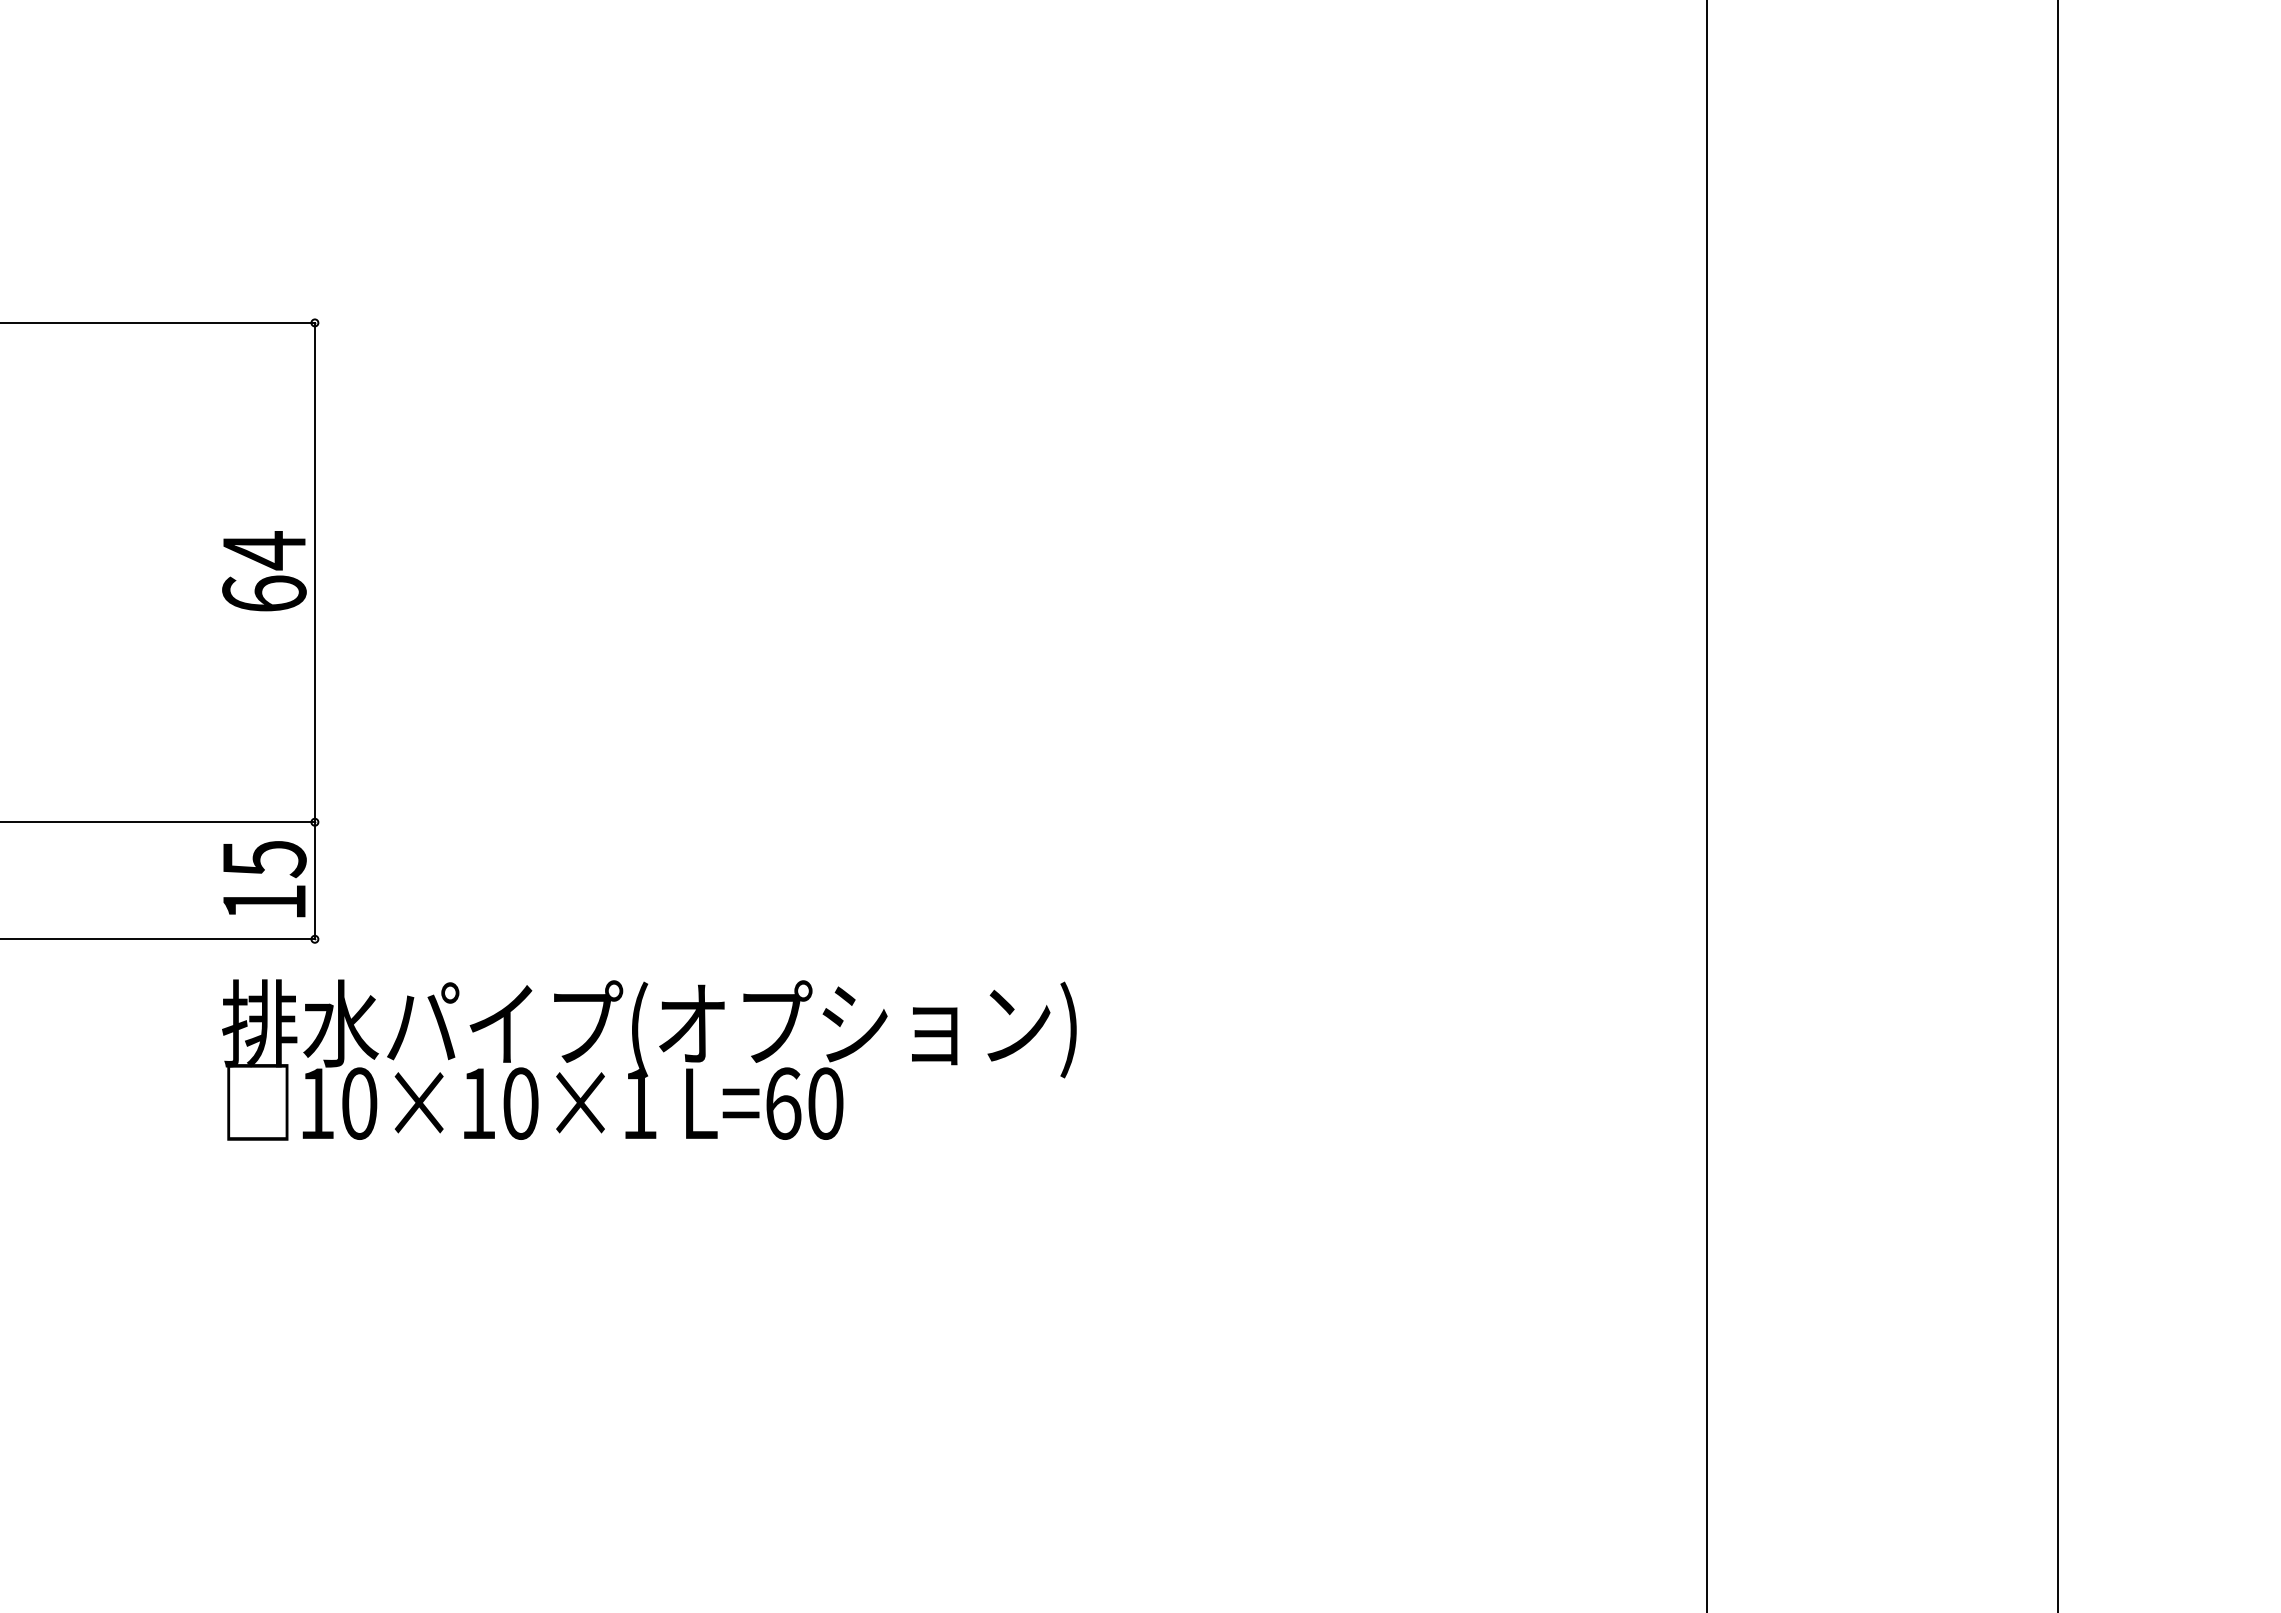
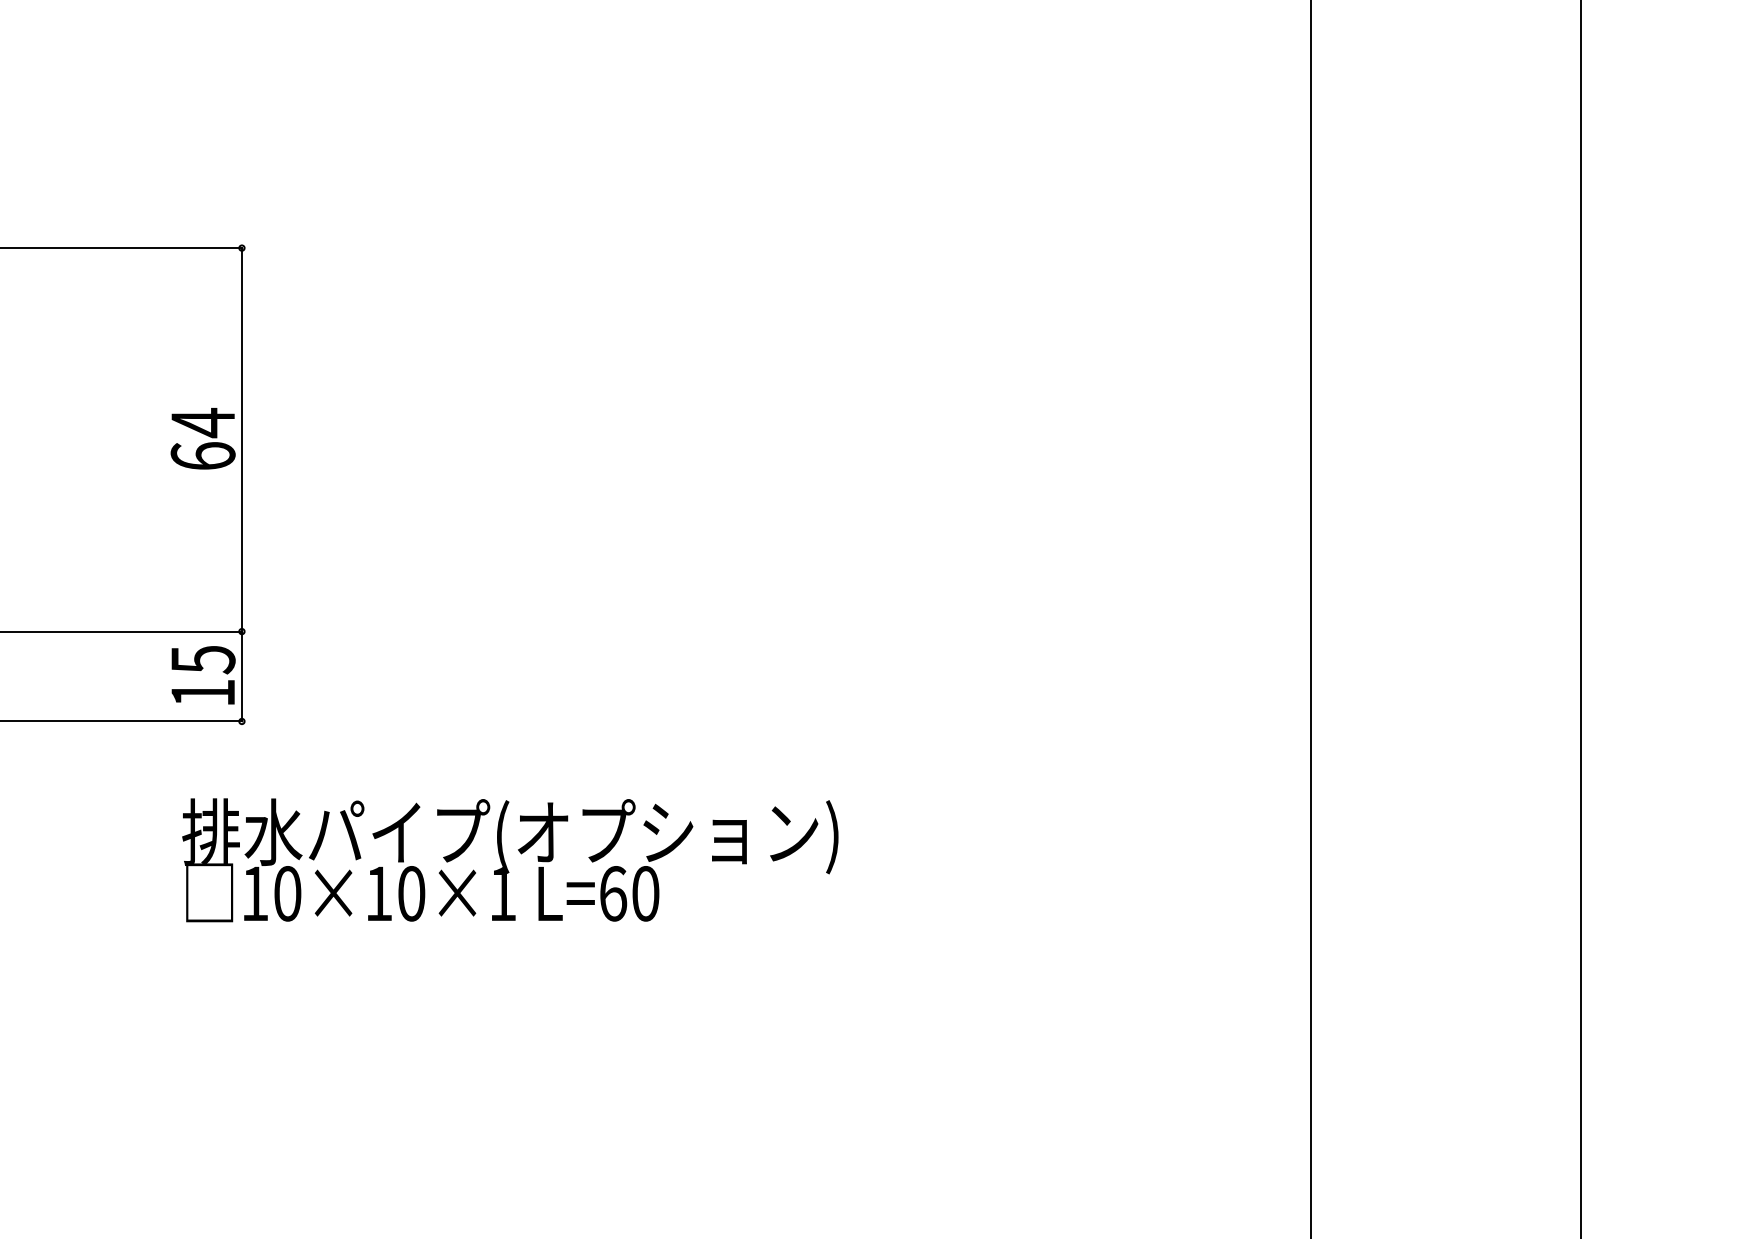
text: (649, 1059) -> (510, 859), moved

